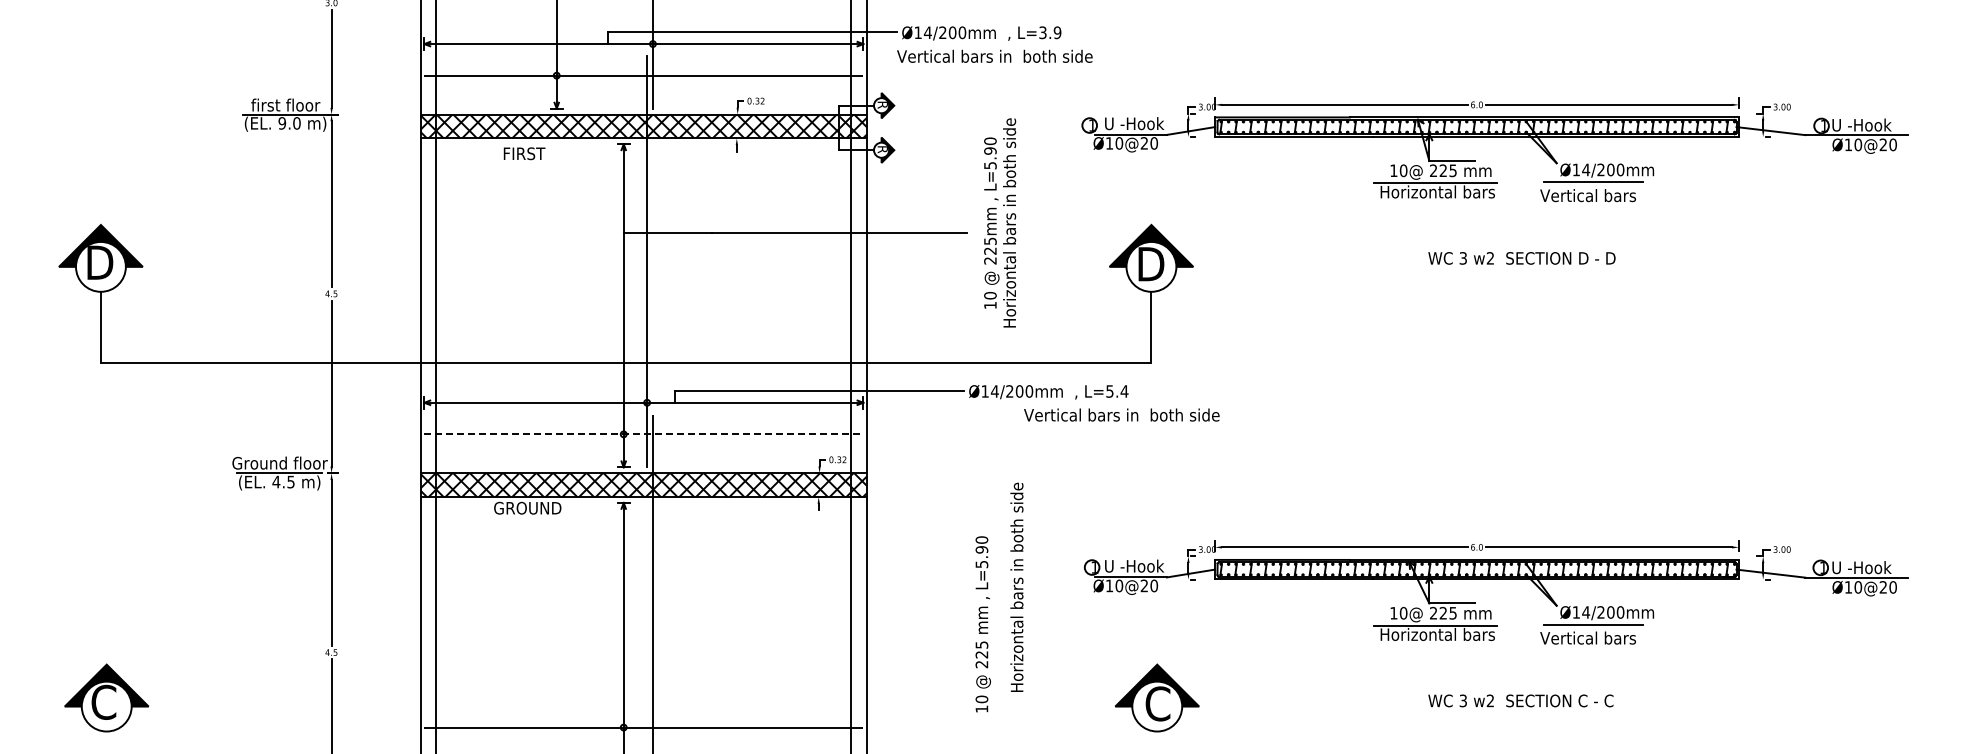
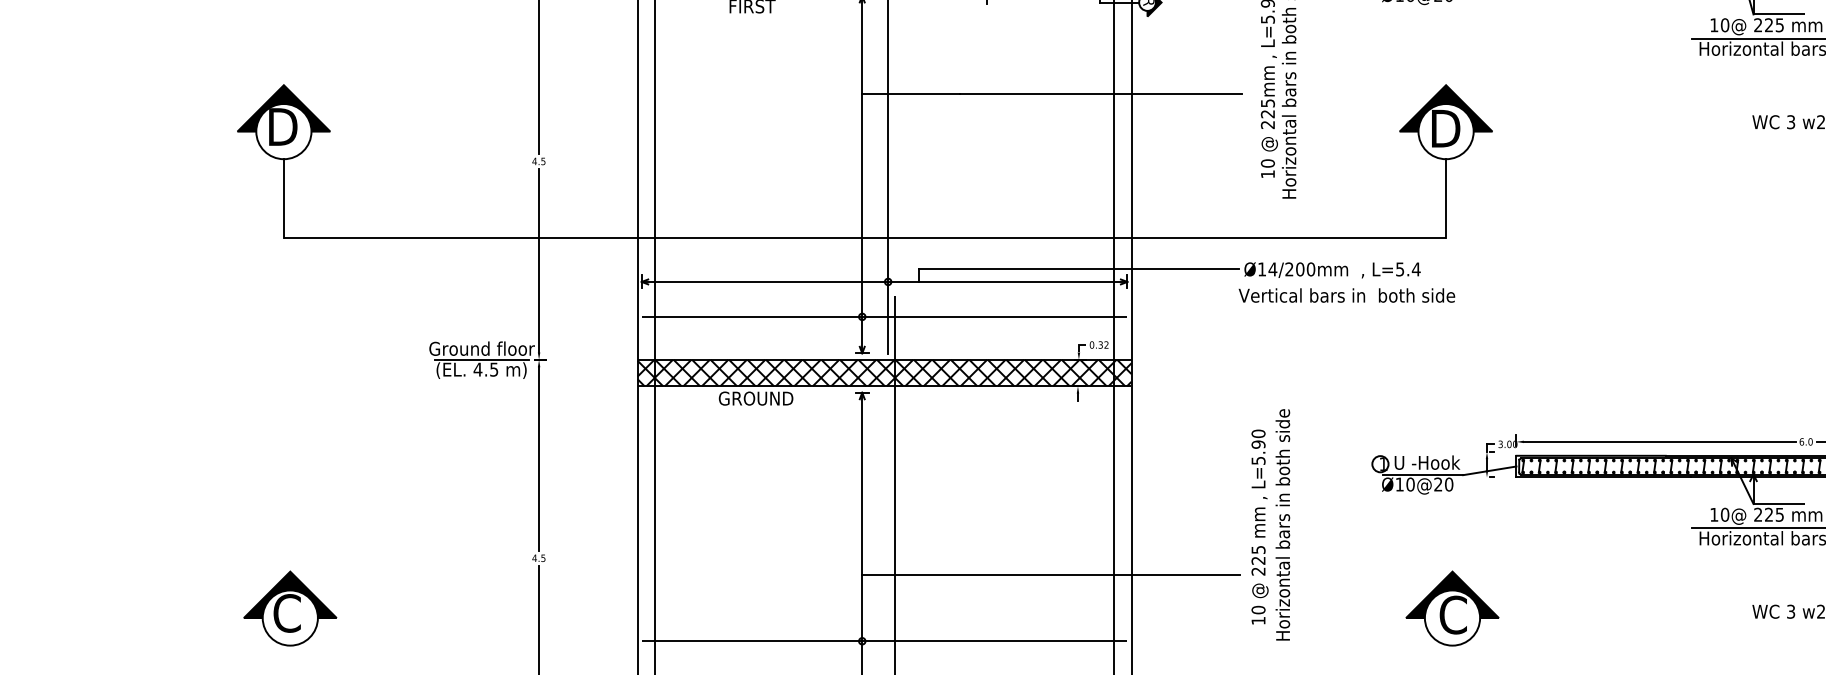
text: (1121, 414) -> (1346, 294), moved
line: (643, 434) -> (884, 317), dashed -> solid
text: (1016, 586) -> (1282, 523), moved
line: (793, 667) -> (1050, 574), added

